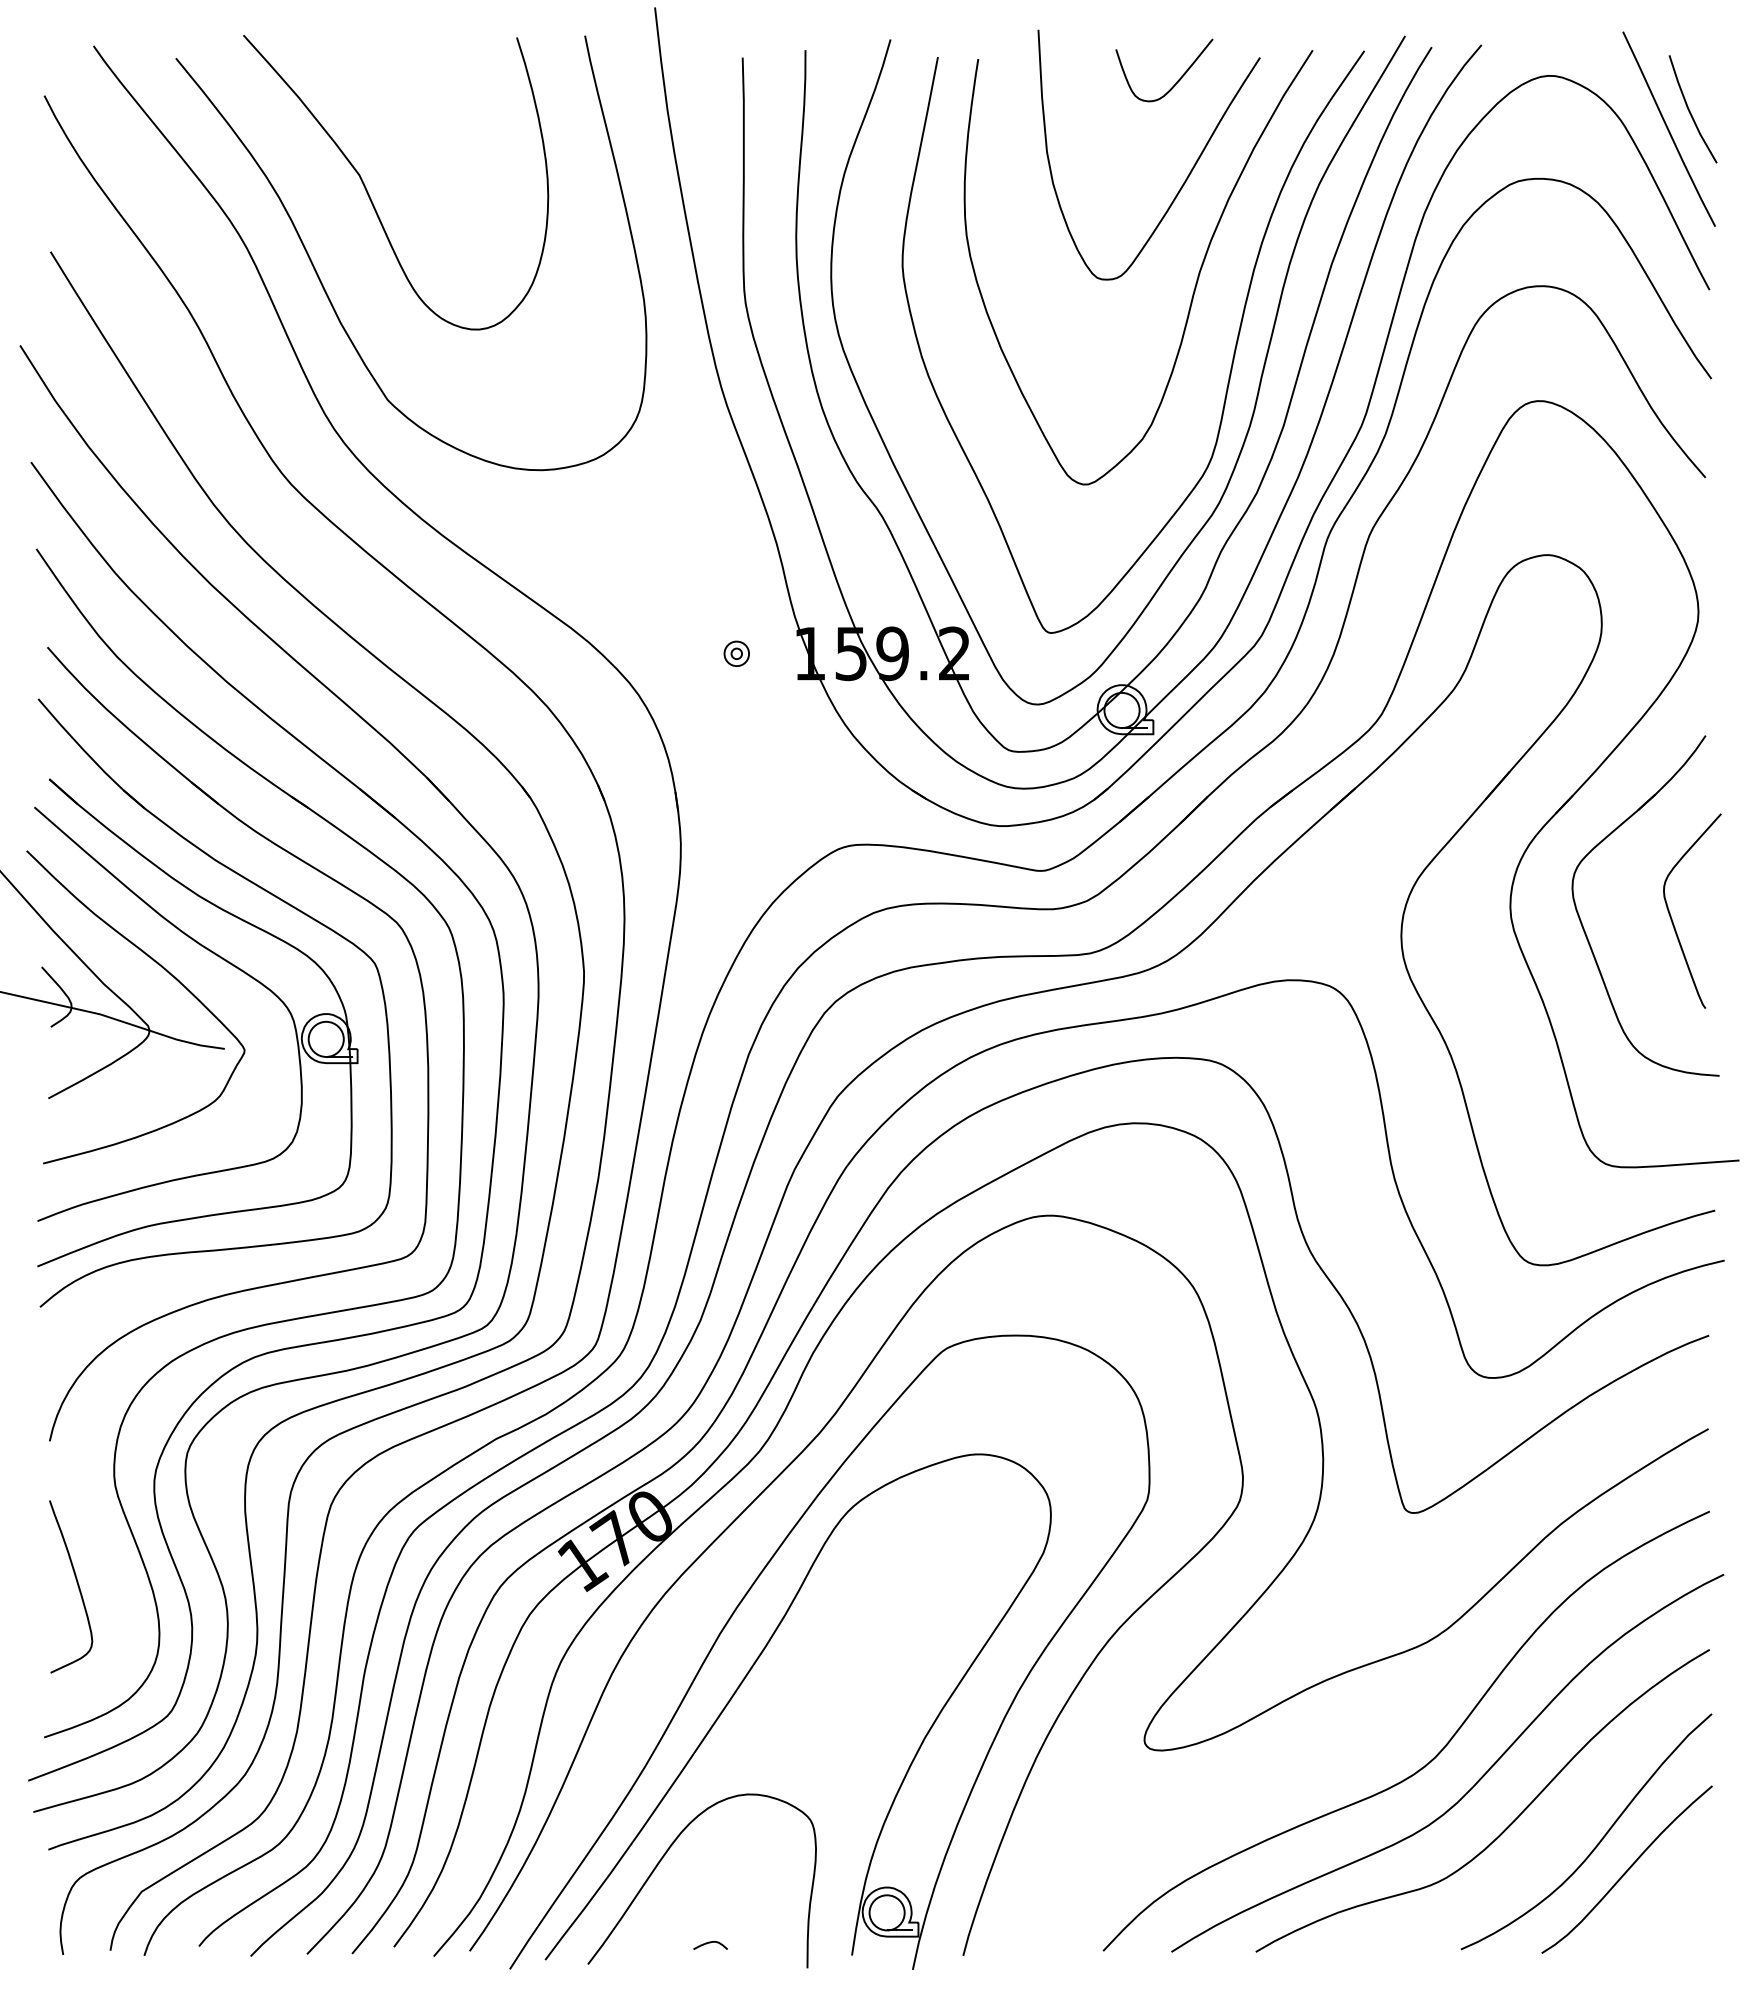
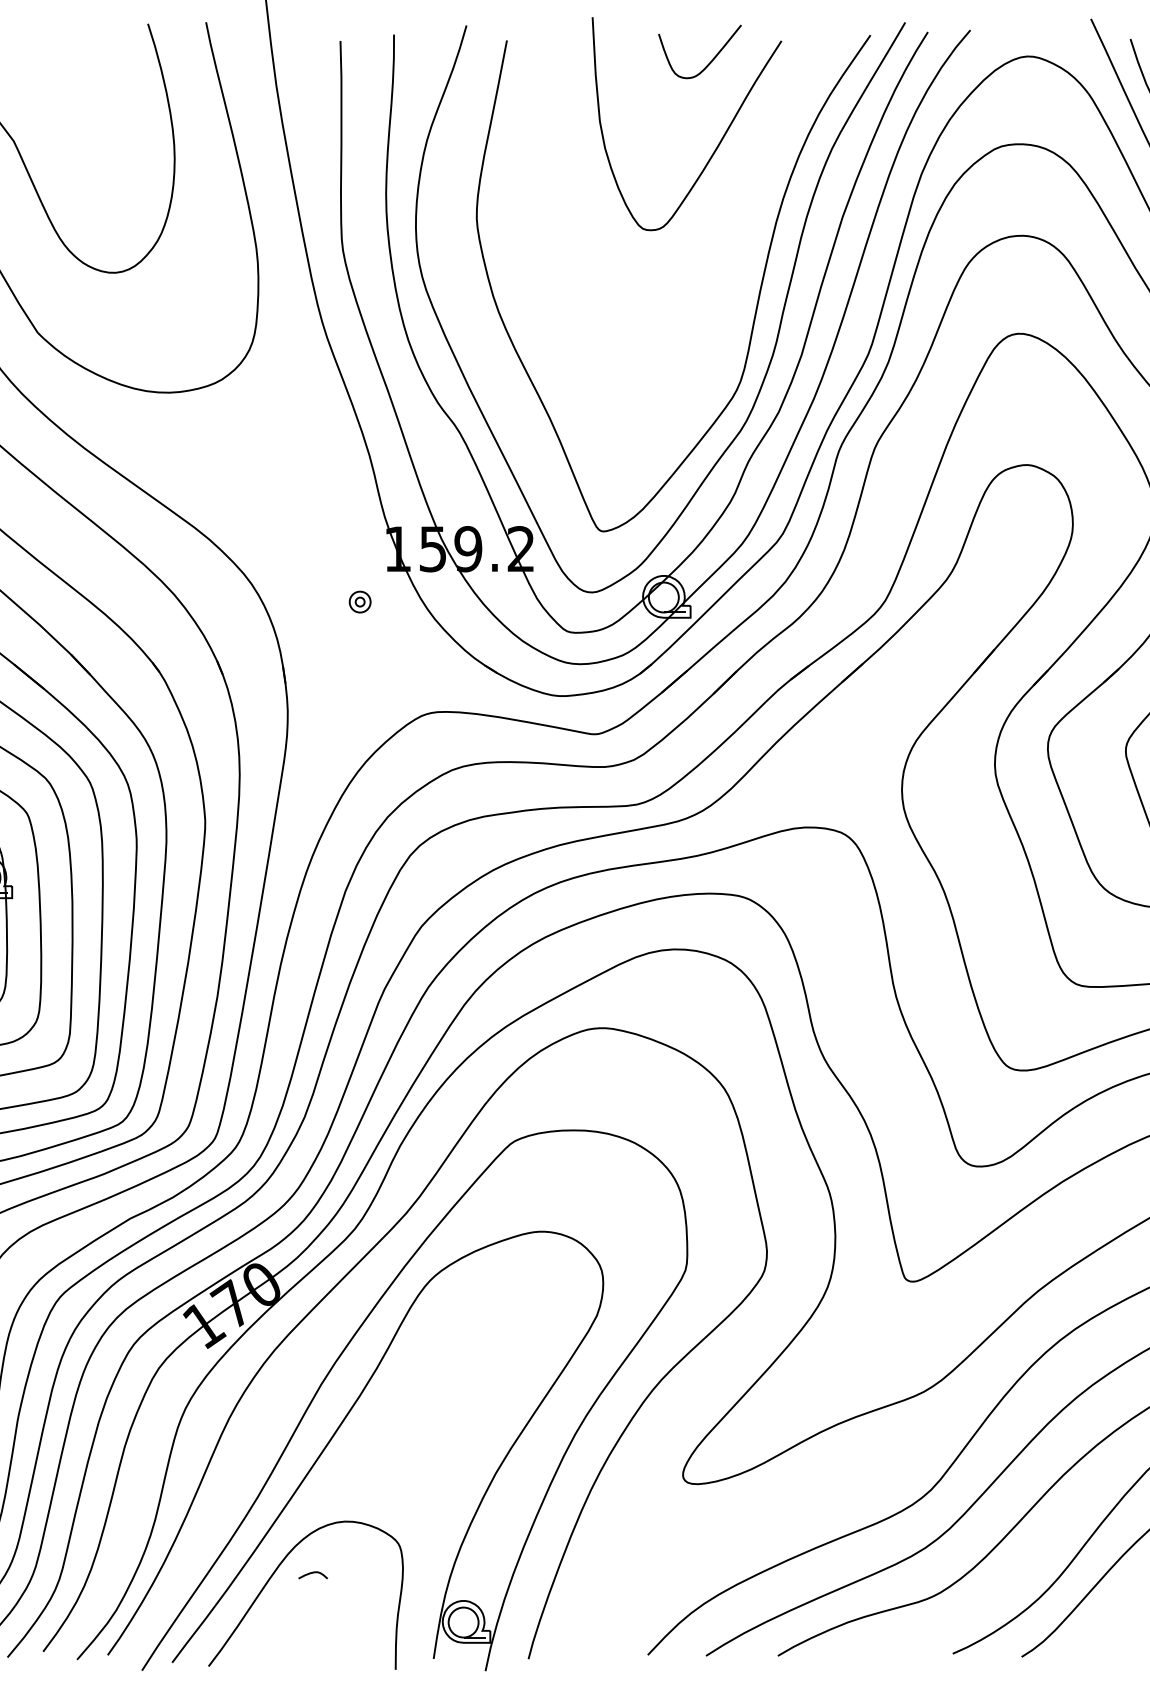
curve: (1194, 286) -> (725, 236), removed
part: (736, 653) -> (359, 601), moved
curve: (710, 1943) -> (313, 1573), moved

